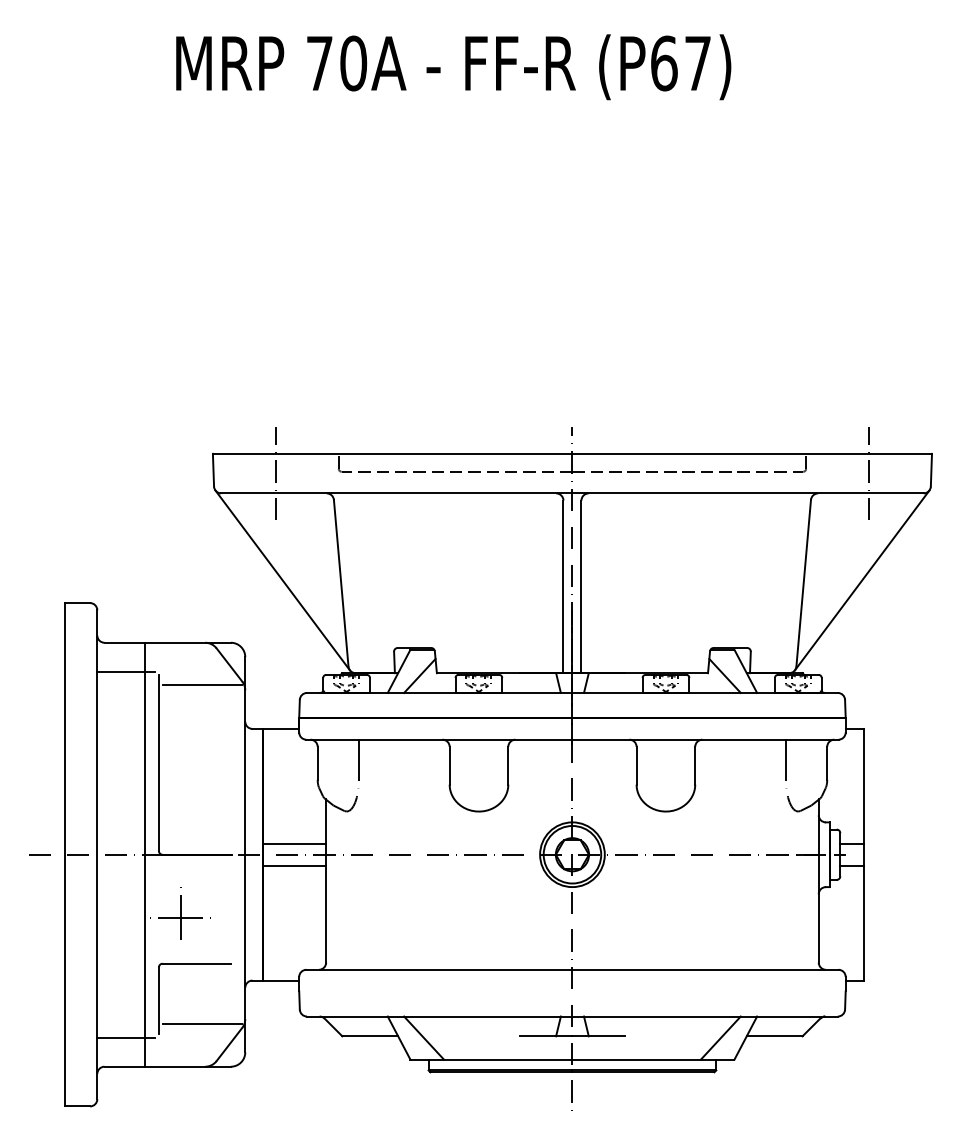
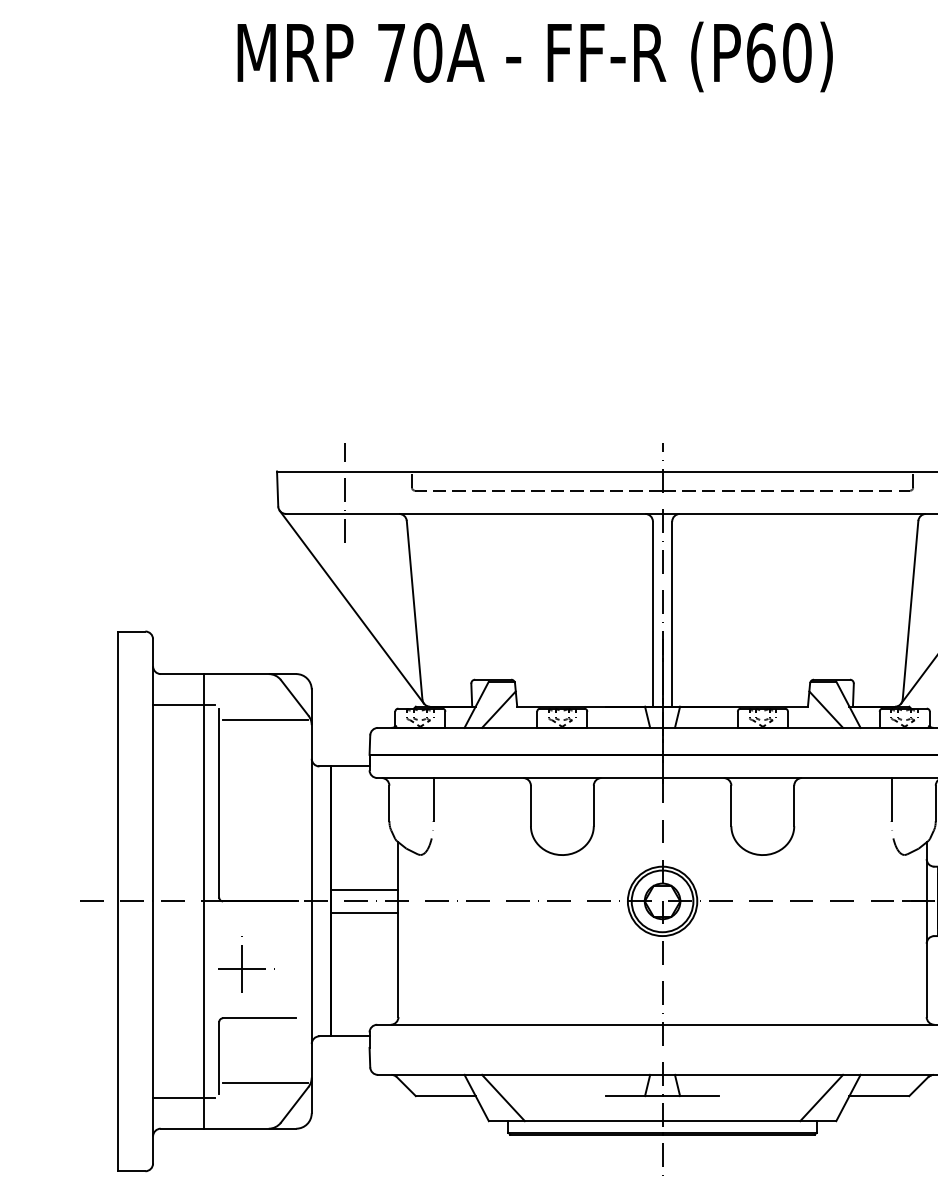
text: (697, 63) -> (796, 52), (P67) -> (P60)

